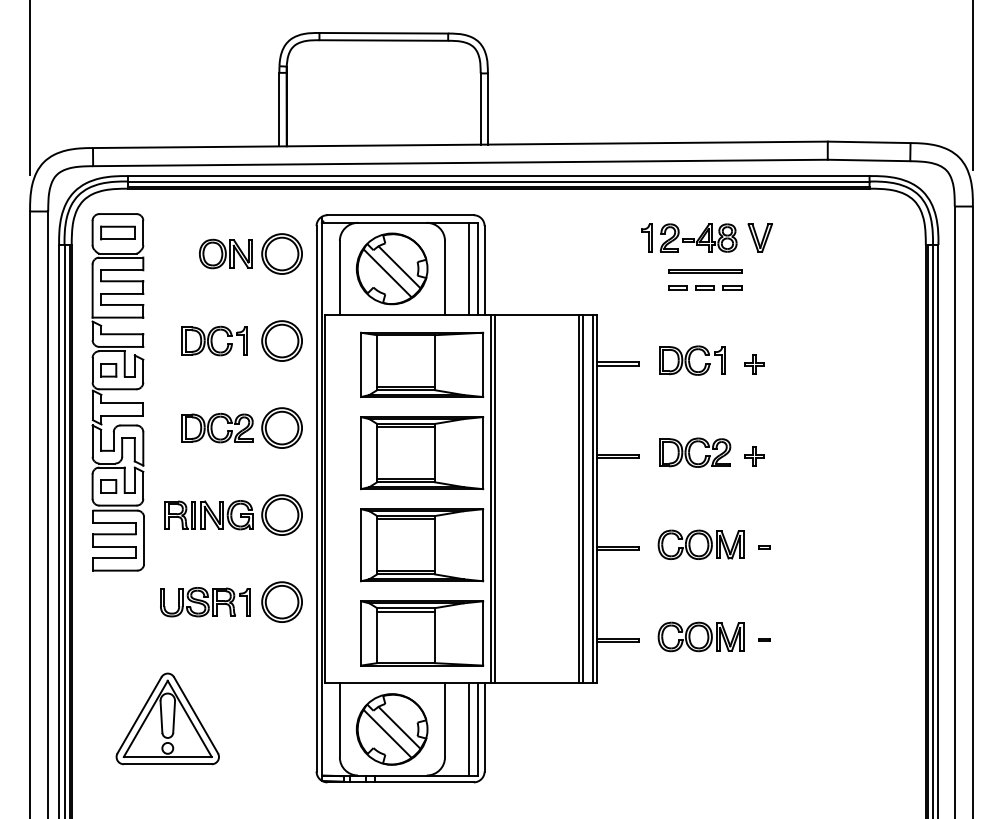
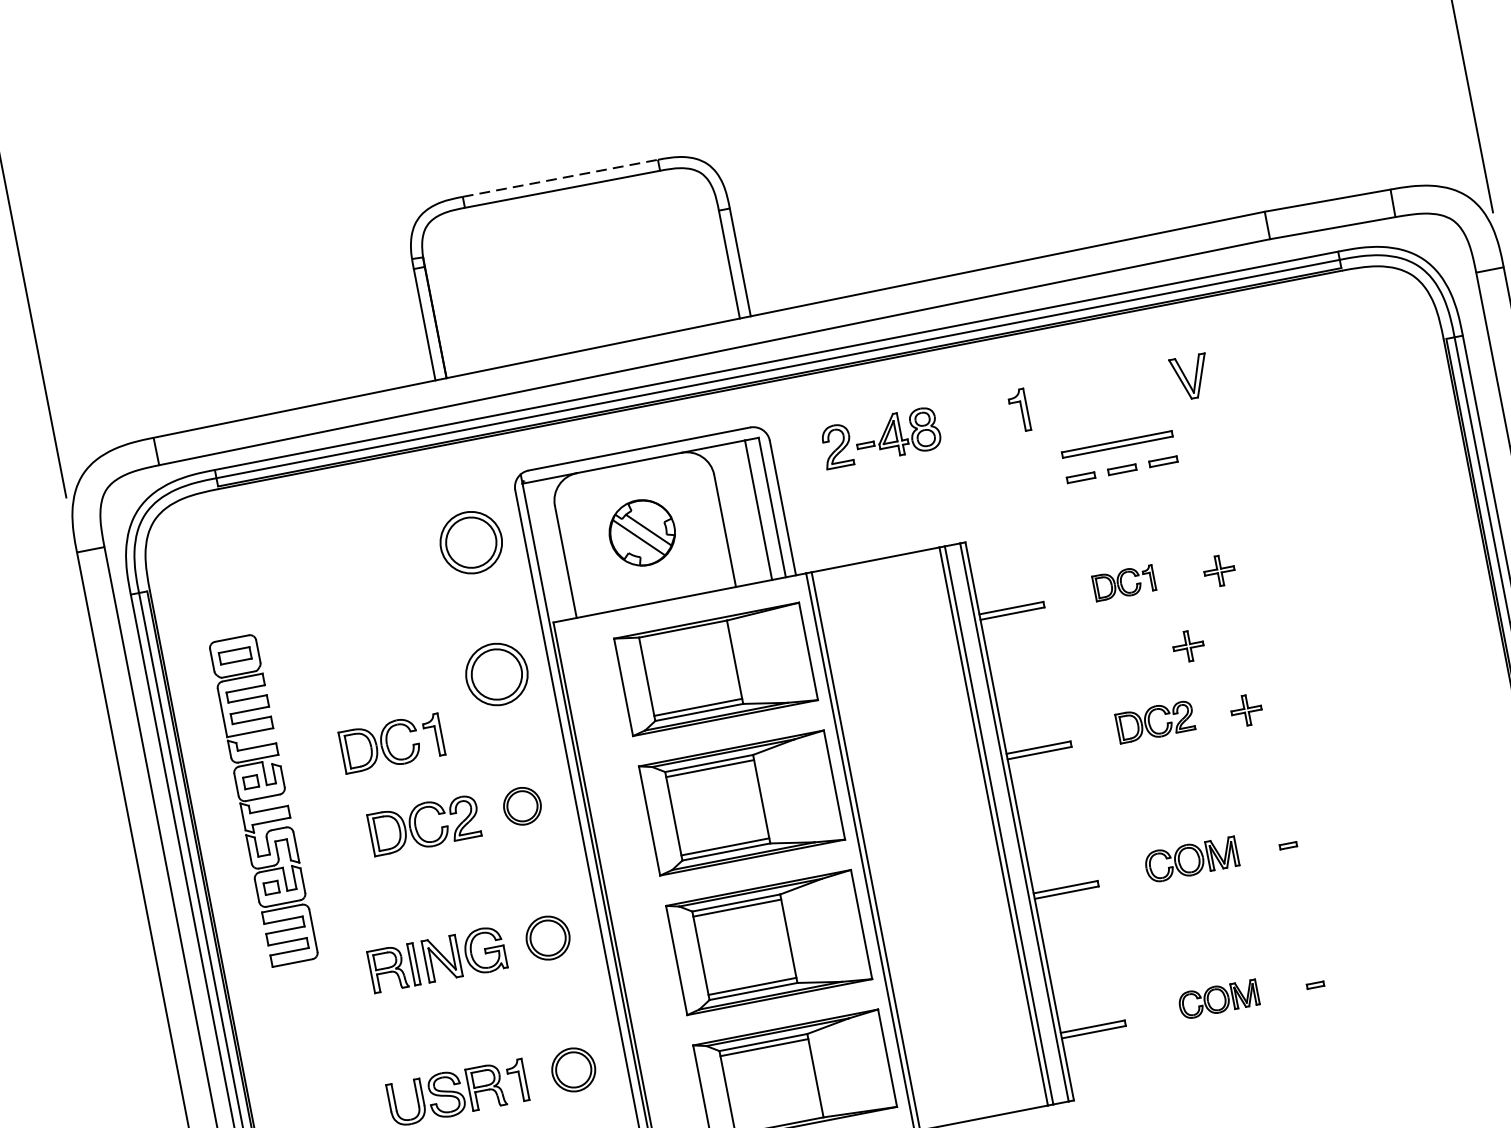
line: (384, 33) -> (561, 178), solid -> dashed
part: (698, 237) -> (880, 437), moved
part: (225, 253) -> (385, 558), removed
part: (391, 268) -> (641, 532), size x0.6
part: (214, 340) -> (391, 742), moved
part: (692, 360) -> (1124, 583), size x0.6
part: (117, 392) -> (262, 800), size x0.6
part: (725, 408) -> (1188, 646), added
part: (281, 427) -> (521, 805), size x0.6
part: (695, 452) -> (1155, 721), size x0.7
part: (281, 514) -> (547, 937), size x0.7
part: (700, 544) -> (1190, 859), size x0.7
part: (281, 601) -> (572, 1069), size x0.7
part: (700, 636) -> (1217, 998), size x0.6

